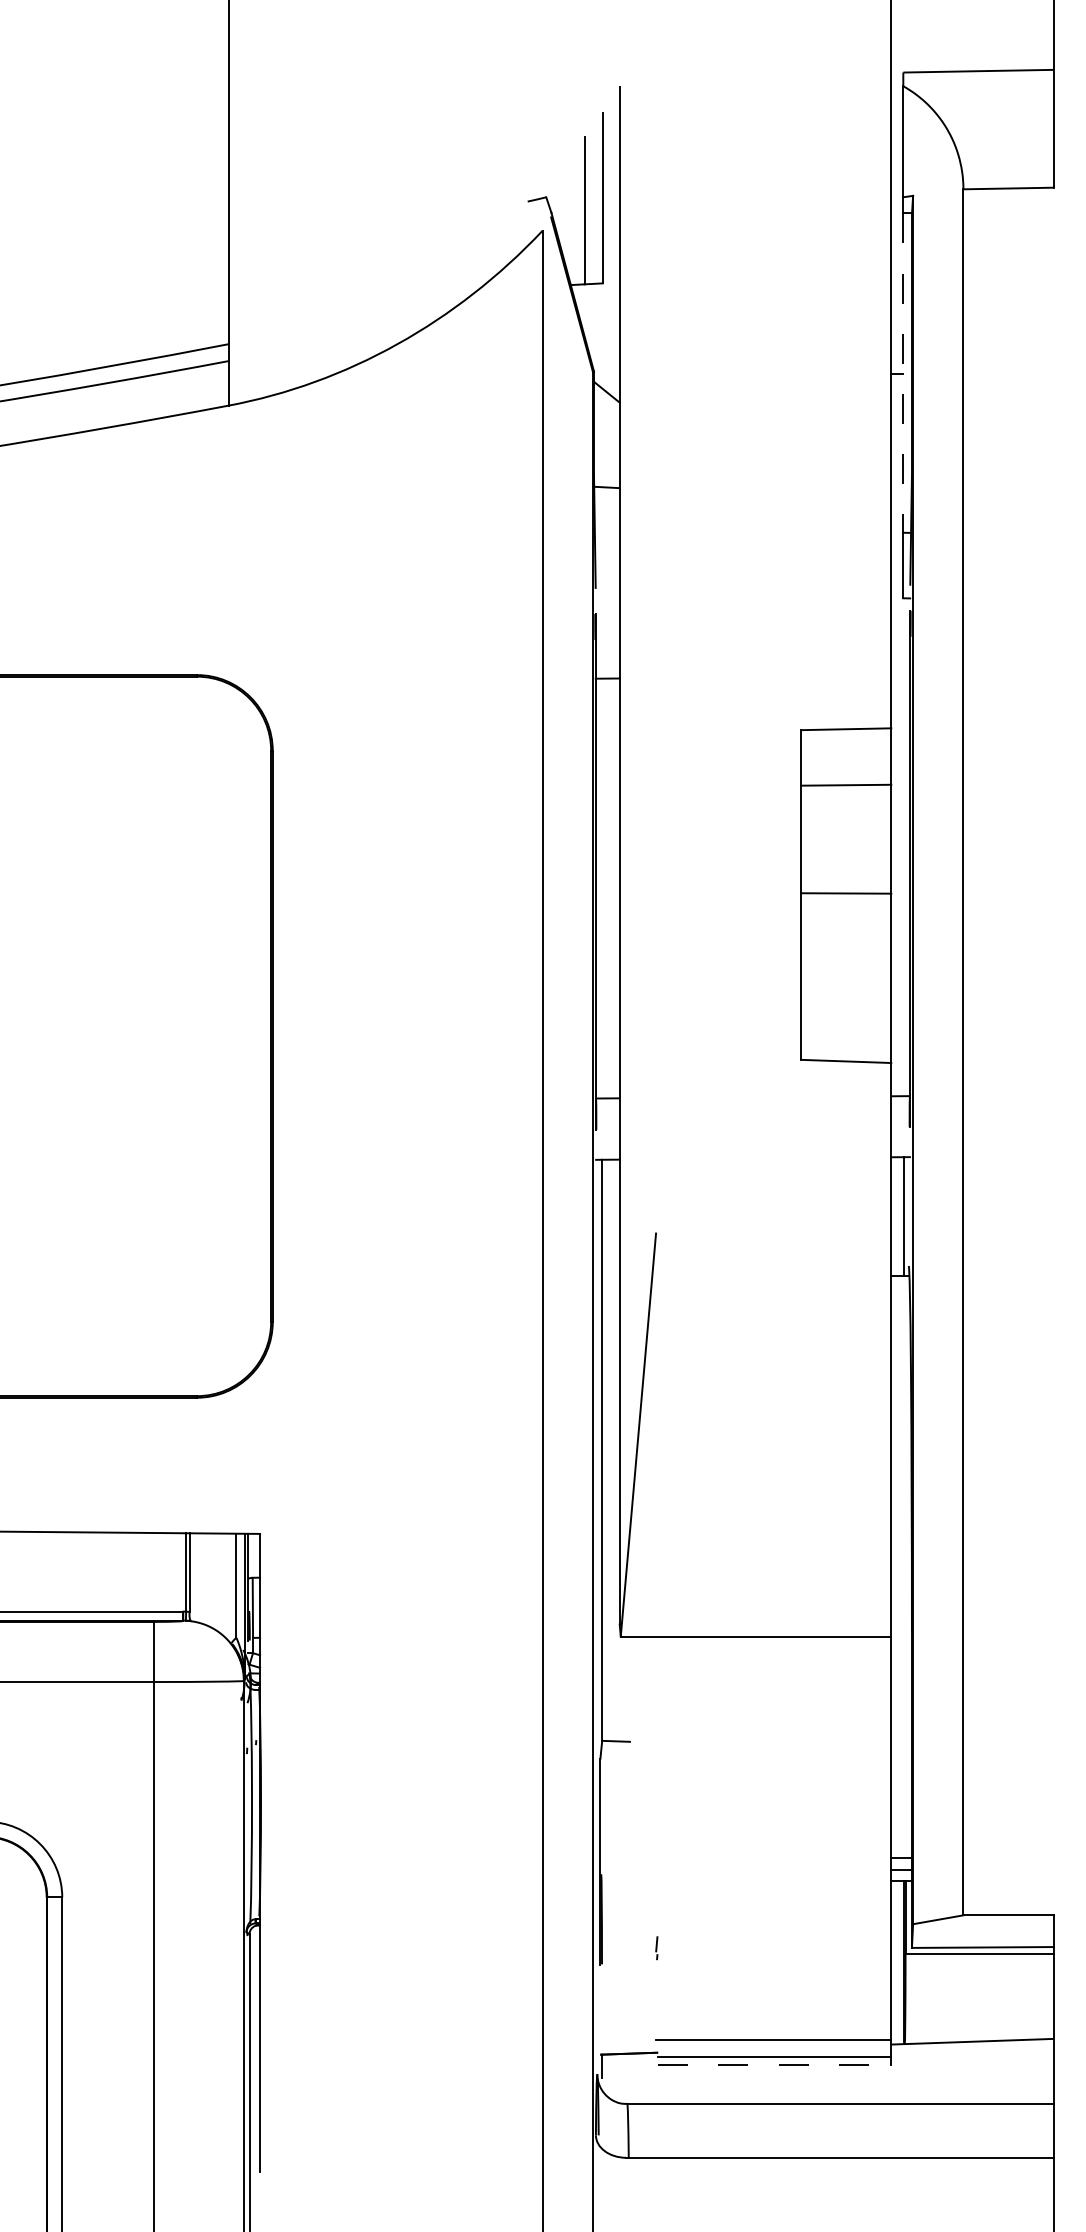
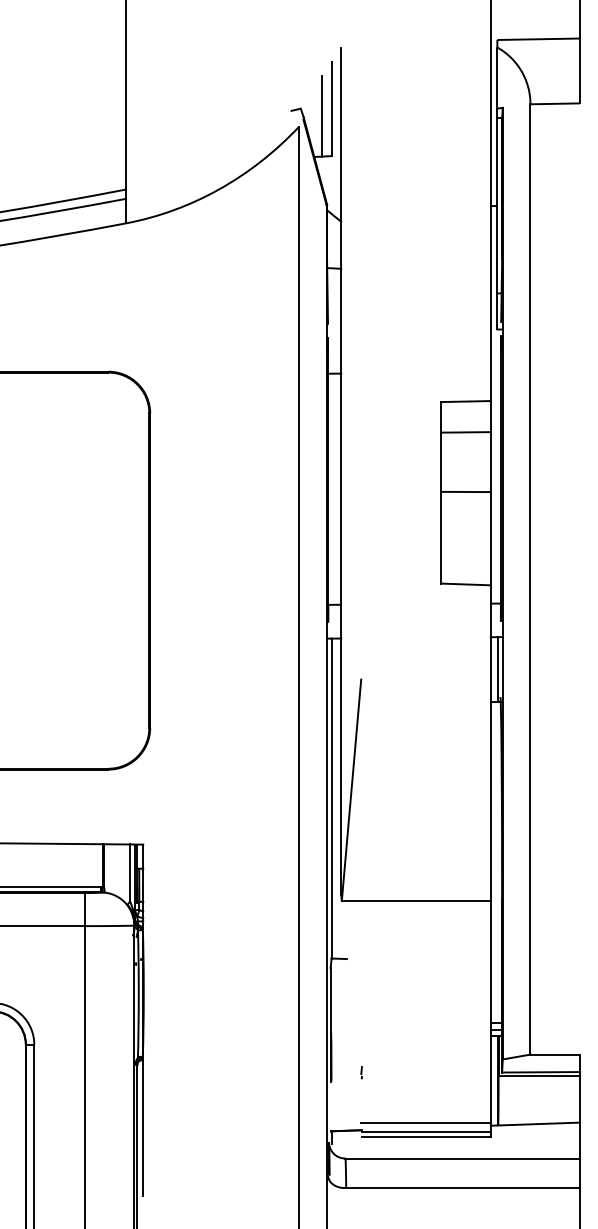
line: (903, 373) -> (497, 205), dashed -> solid
line: (776, 2065) -> (427, 1137), dashed -> solid

